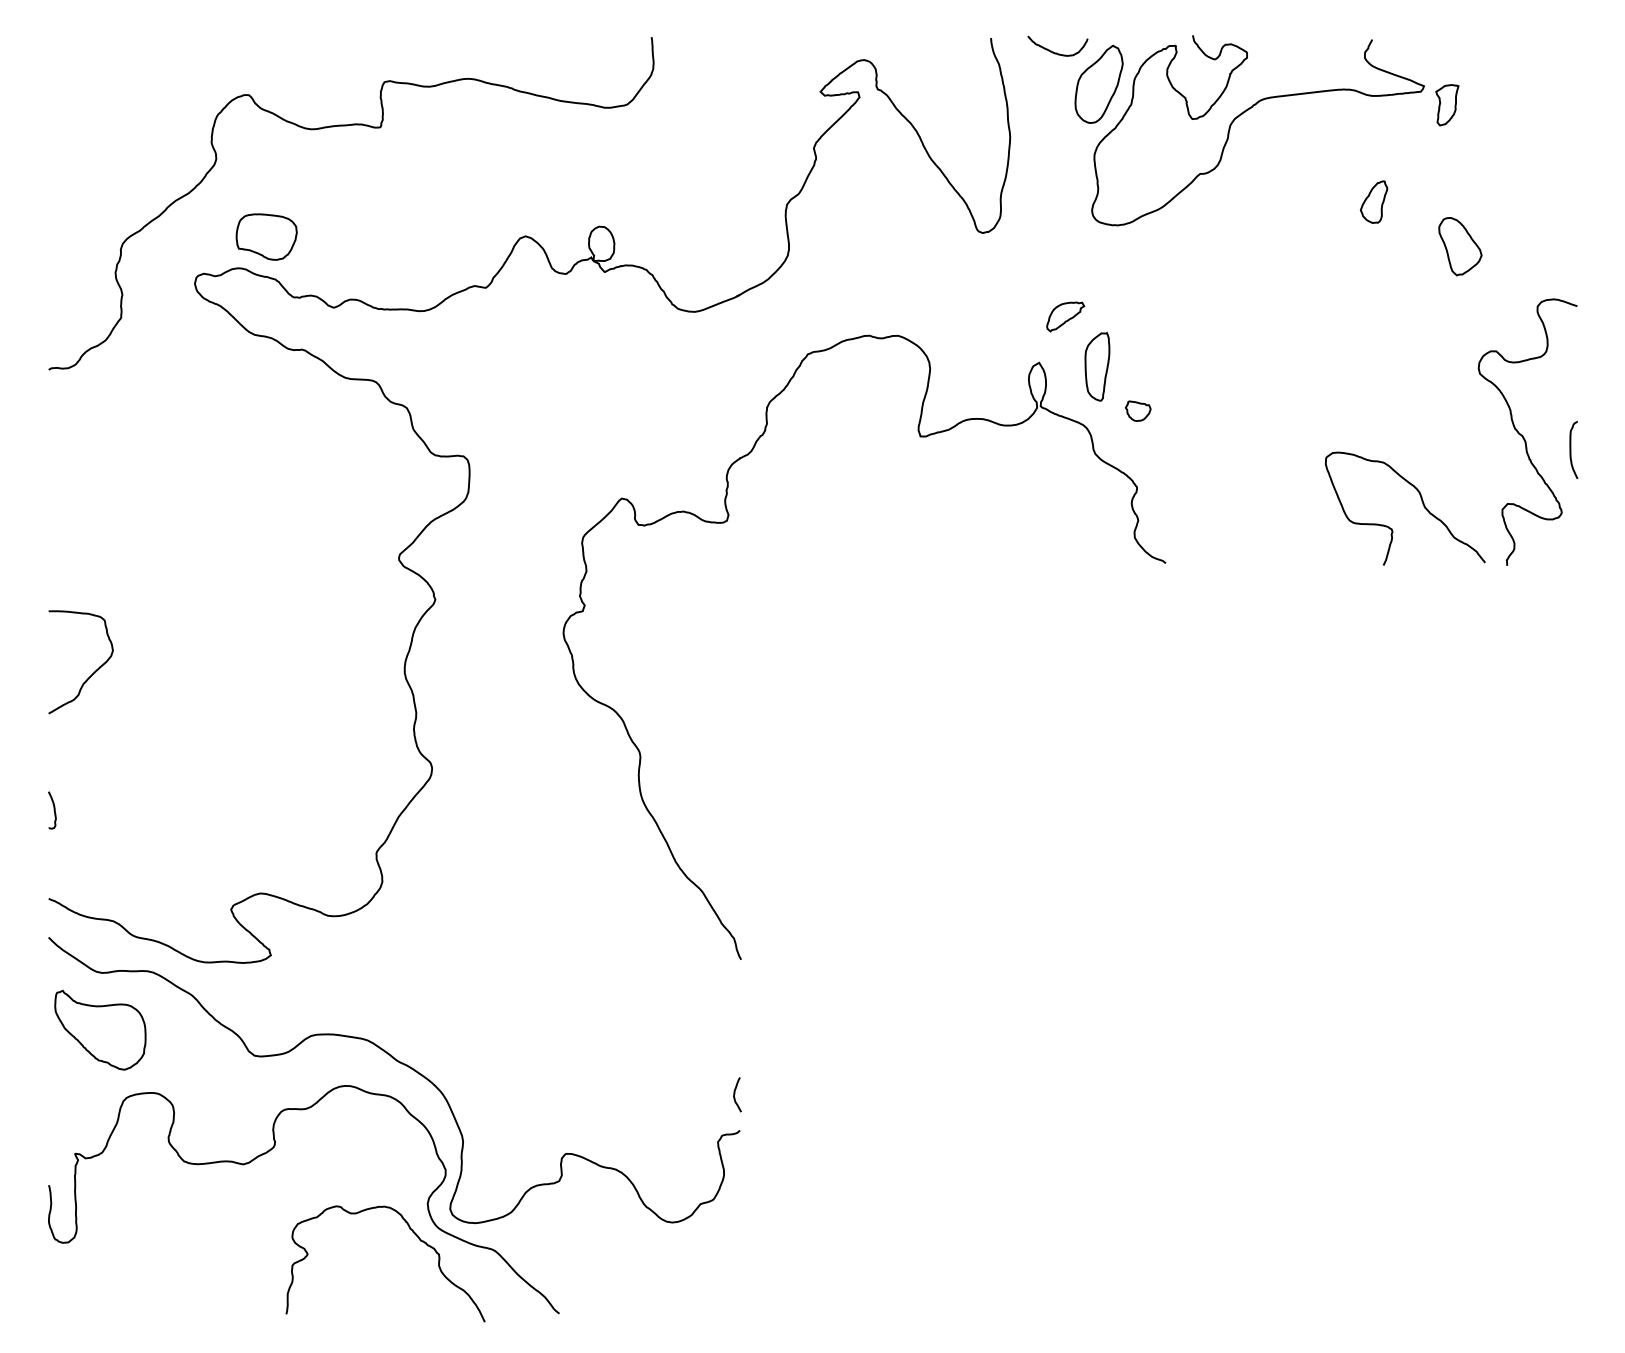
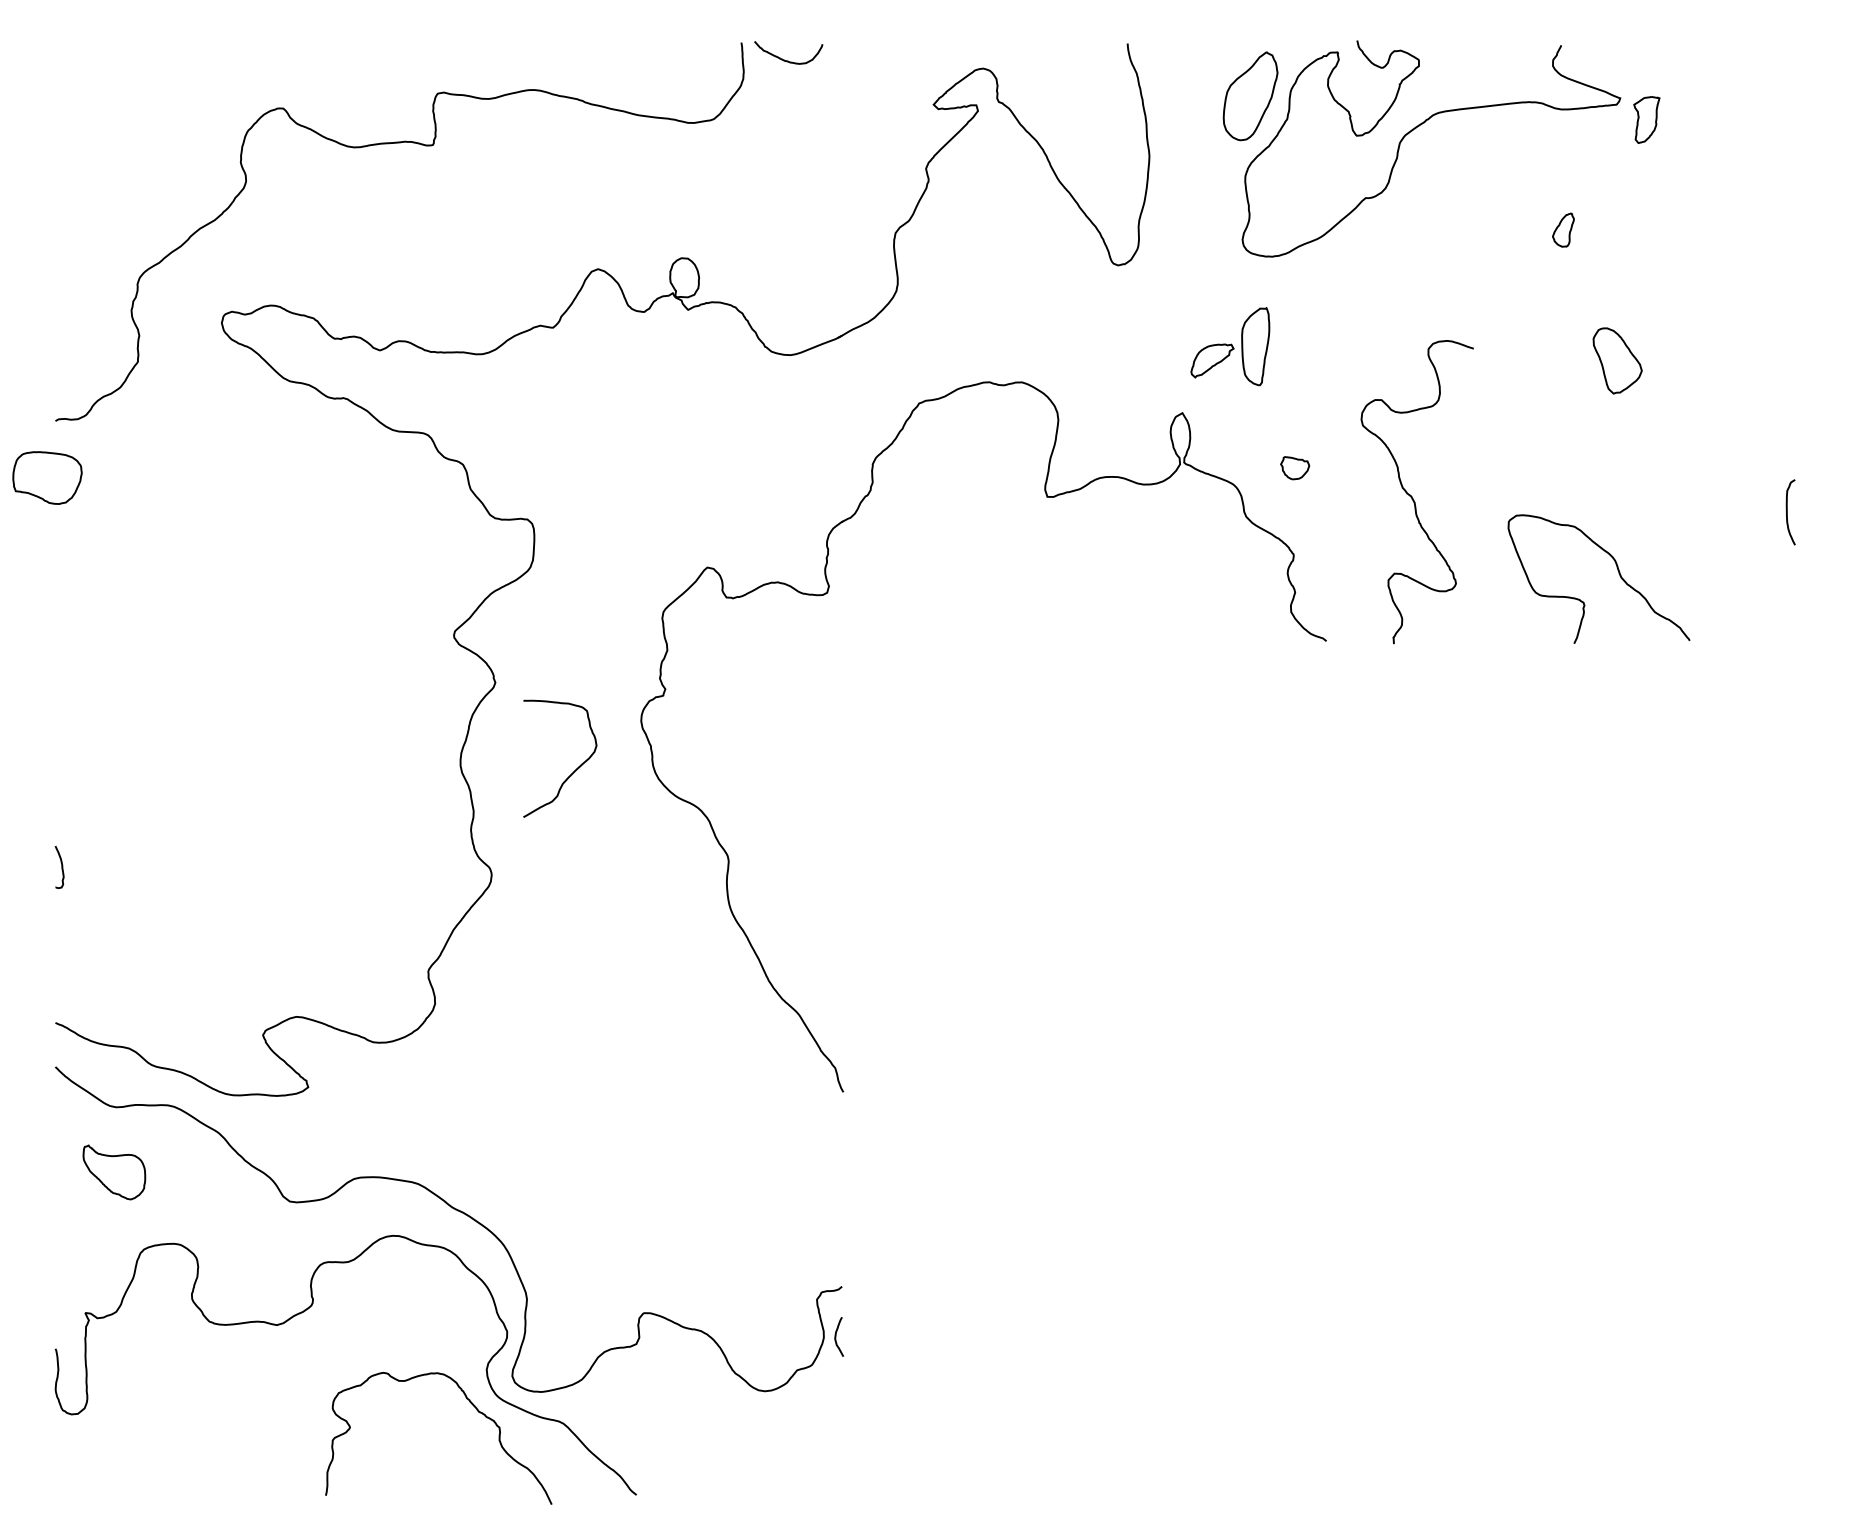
curve: (1057, 52) -> (788, 60), moved
part: (1374, 201) -> (1563, 229), size x0.7
part: (266, 236) -> (47, 477), moved
part: (1460, 246) -> (1617, 360), moved
part: (1097, 366) -> (1255, 346), moved
curve: (1523, 436) -> (1412, 496), moved
curve: (92, 673) -> (573, 771), moved
curve: (54, 810) -> (61, 867), moved
part: (100, 1030) -> (114, 1172), size x0.6
curve: (735, 1094) -> (836, 1336), moved

